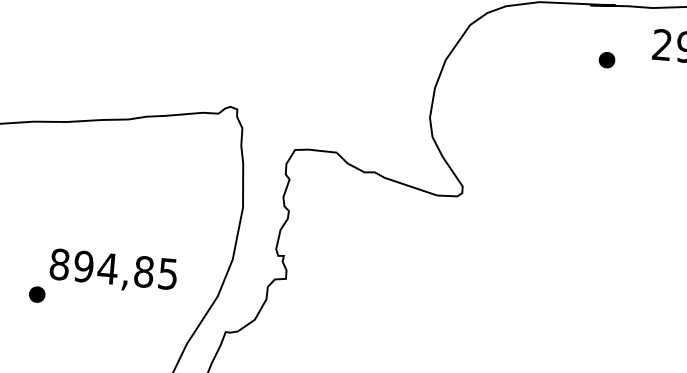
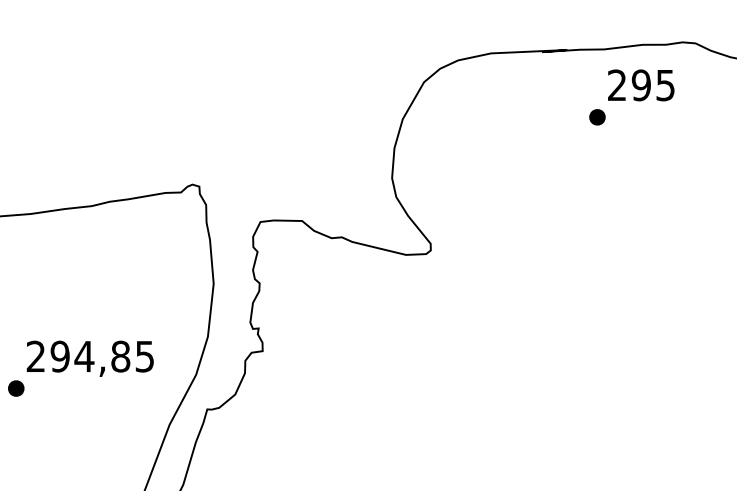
part: (607, 60) -> (597, 117), moved
text: (59, 264) -> (35, 356), 894,85 -> 294,85

